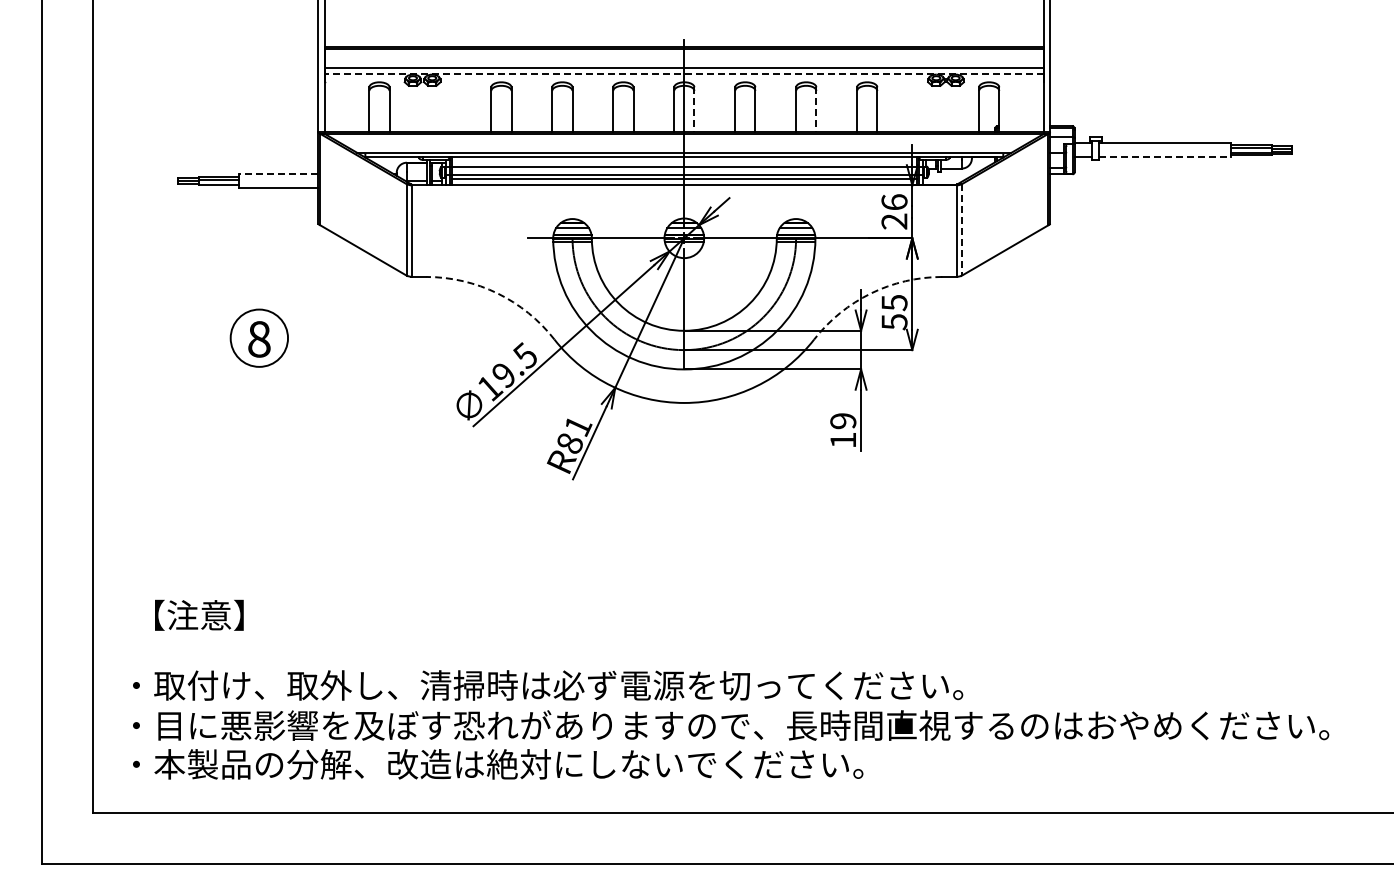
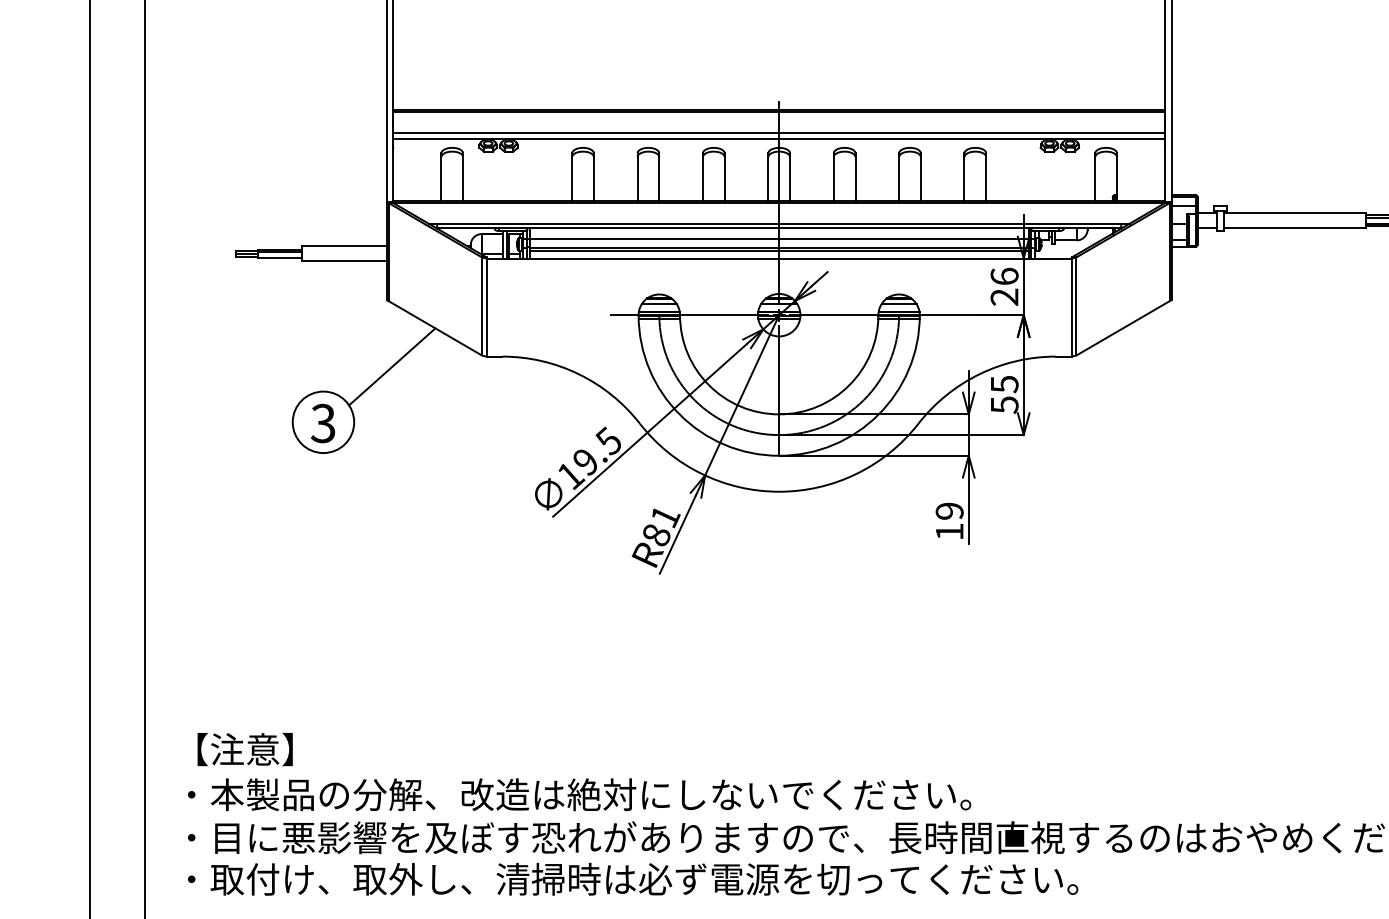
line: (684, 73) -> (779, 138), dashed -> solid
line: (694, 109) -> (790, 177), dashed -> solid
line: (816, 109) -> (920, 177), dashed -> solid
line: (1165, 157) -> (1295, 228), dashed -> solid
line: (278, 174) -> (343, 246), dashed -> solid
line: (961, 230) -> (1076, 306), dashed -> solid
line: (323, 286) -> (392, 366), added
arc: (497, 293) -> (578, 374), dashed -> solid
arc: (871, 293) -> (979, 374), dashed -> solid
text: (258, 339) -> (322, 423), 8 -> 3
text: (199, 614) -> (245, 748), moved
text: (558, 685) -> (644, 794), ・取付け、取外し、清掃時は必ず電源を切ってください。 -> ・本製品の分解、改造は絶対にしないでください。
text: (558, 764) -> (644, 879), ・本製品の分解、改造は絶対にしないでください。 -> ・取付け、取外し、清掃時は必ず電源を切ってください。

